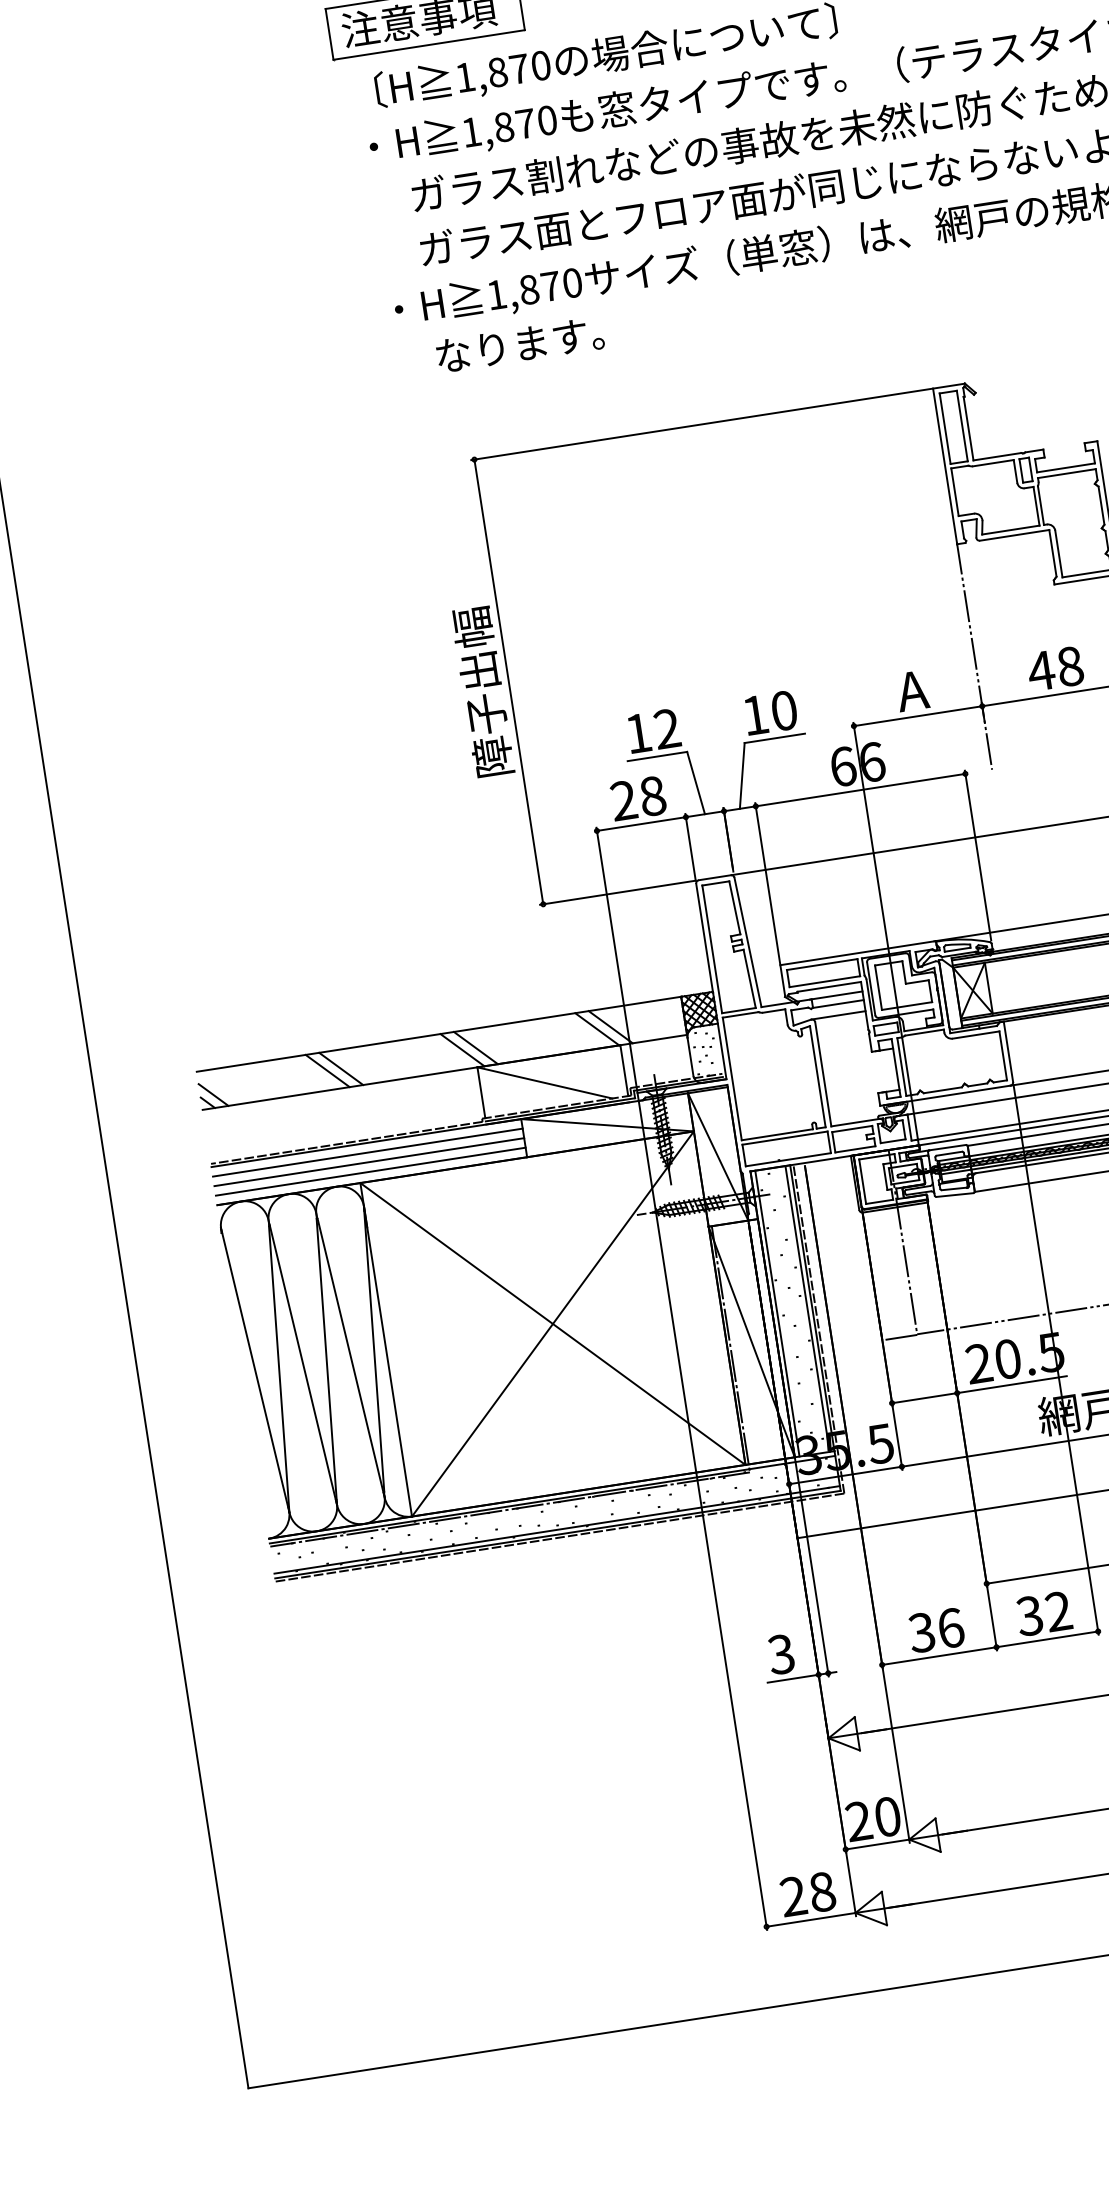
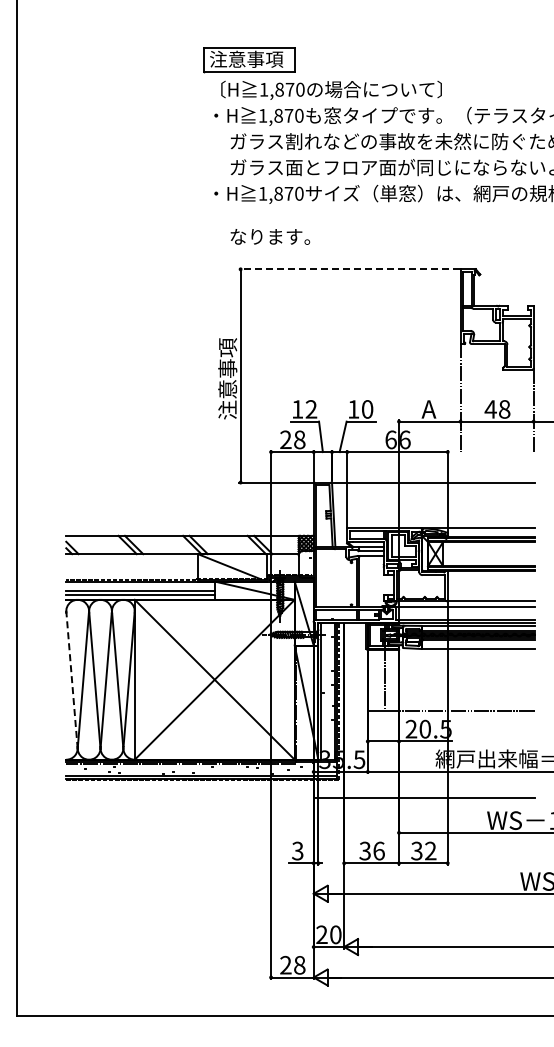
text: (520, 343) -> (270, 236), moved
line: (701, 424) -> (349, 269), solid -> dashed
text: (482, 691) -> (227, 378), 障子出幅 -> 注意事項
line: (367, 1153) -> (140, 586), removed
line: (254, 1369) -> (71, 679), solid -> dashed

